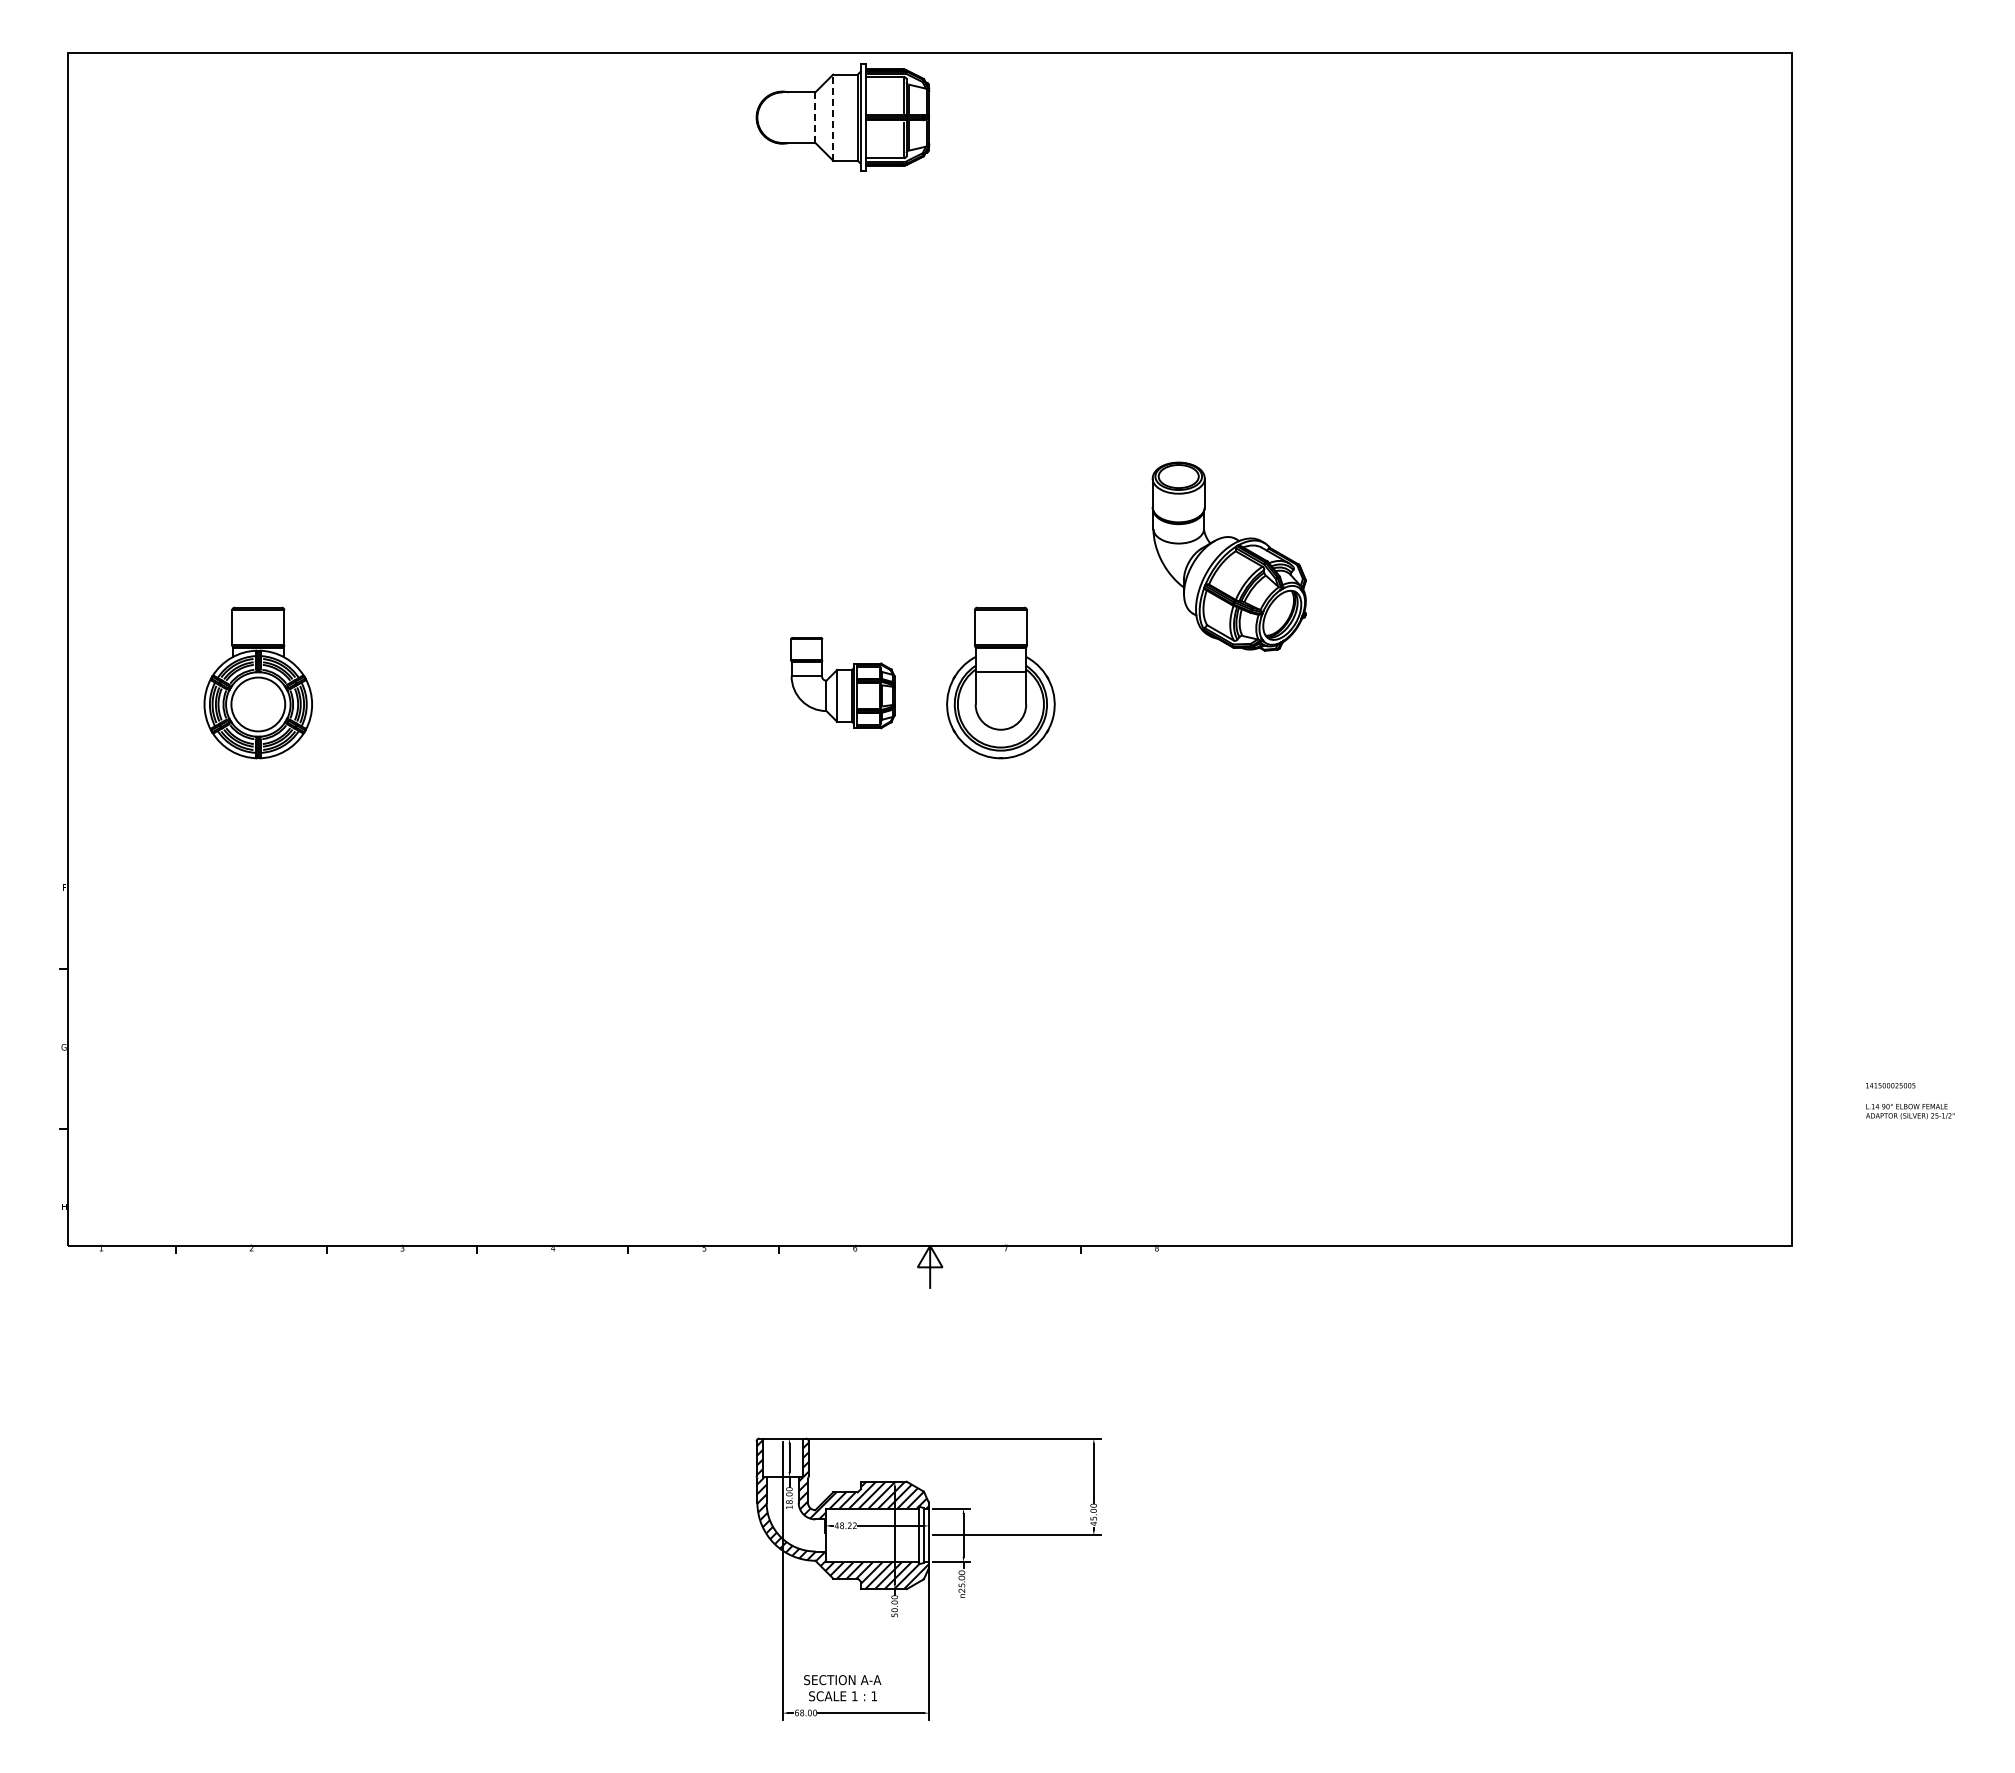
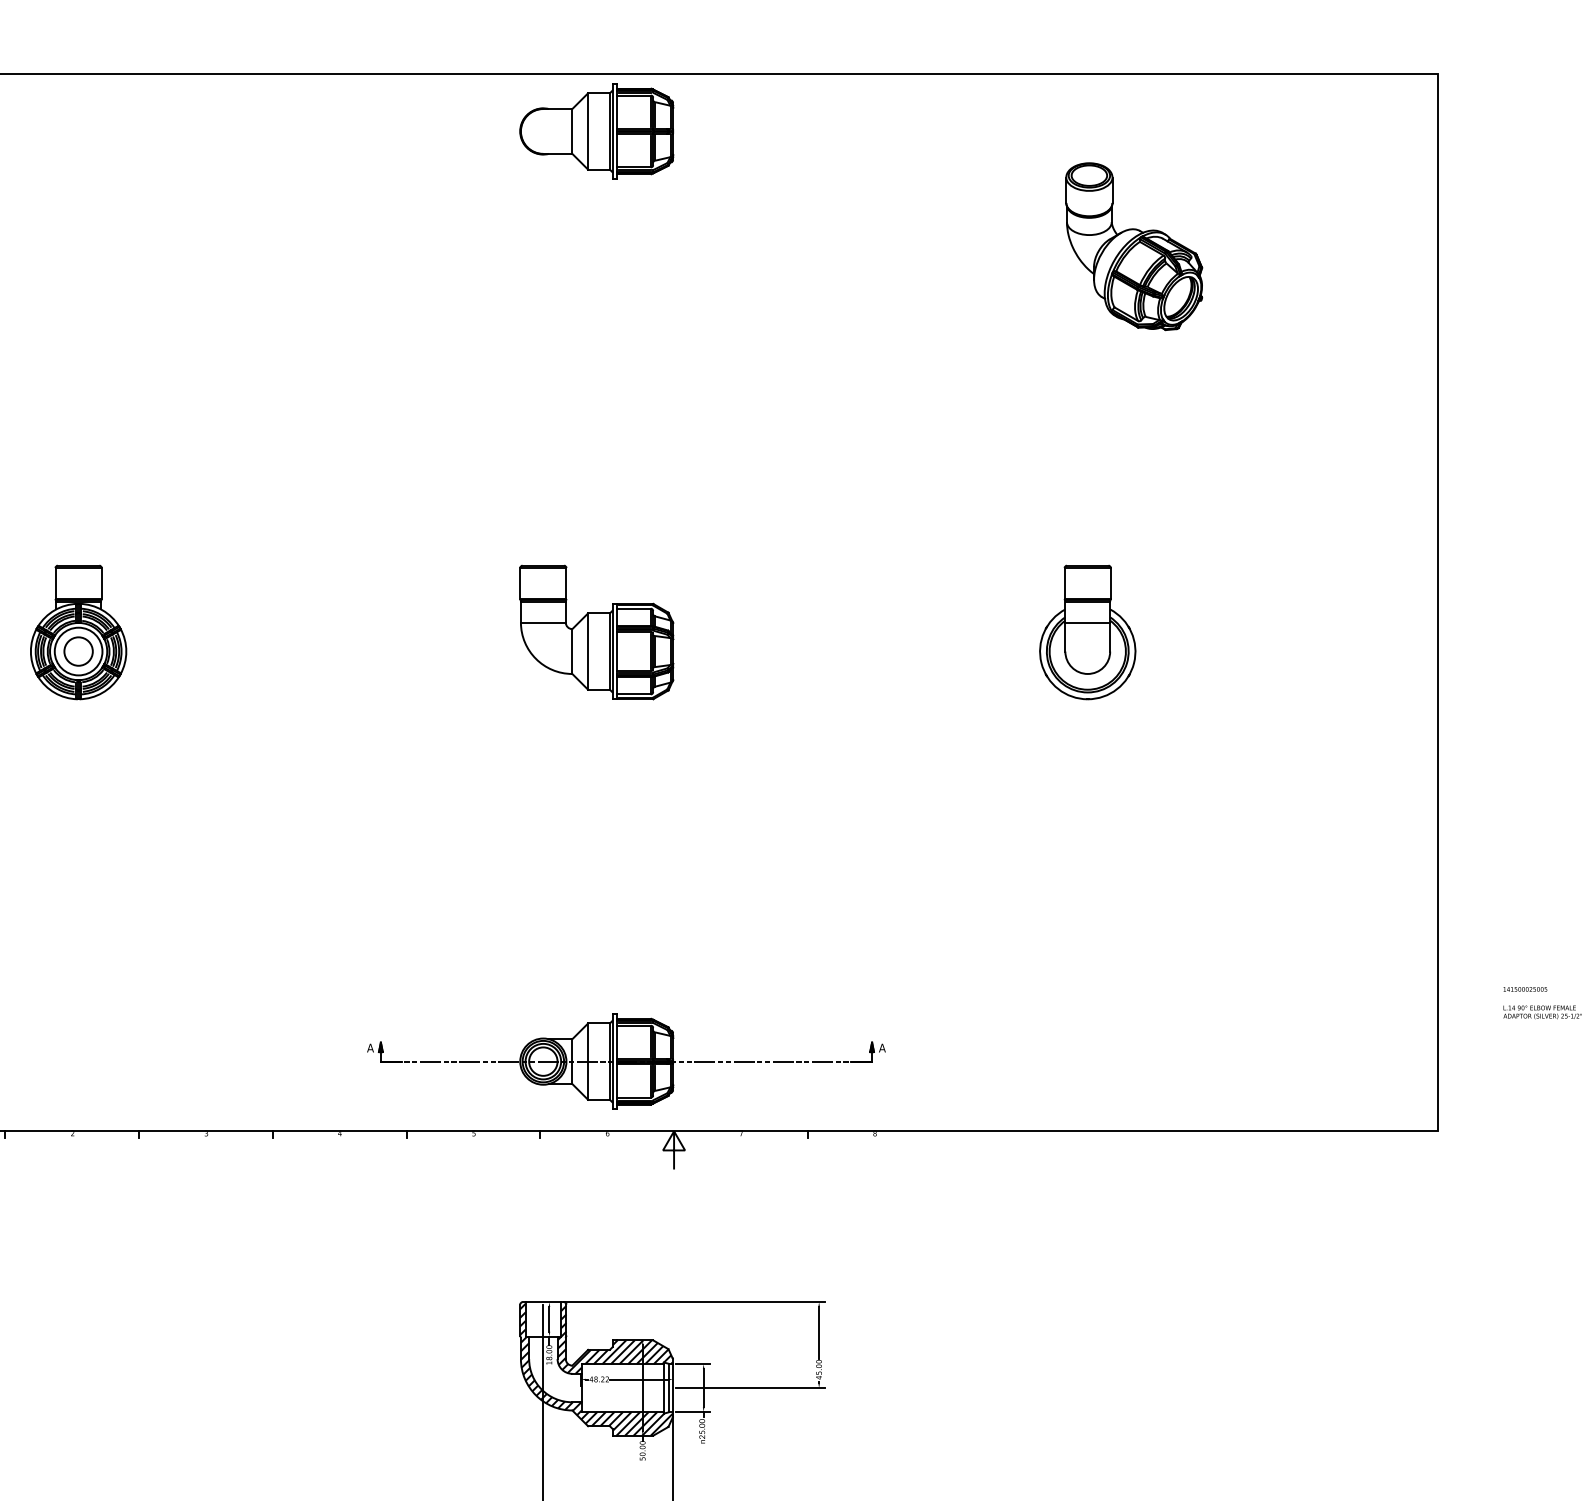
line: (815, 117) -> (572, 131), dashed -> solid
line: (833, 117) -> (588, 131), dashed -> solid
part: (1228, 556) -> (1133, 246), moved
part: (842, 682) -> (596, 632), size x1.67
part: (1000, 682) -> (1087, 632), moved
circle: (258, 704) -> (78, 651), added
part: (875, 1166) -> (625, 1061), added

